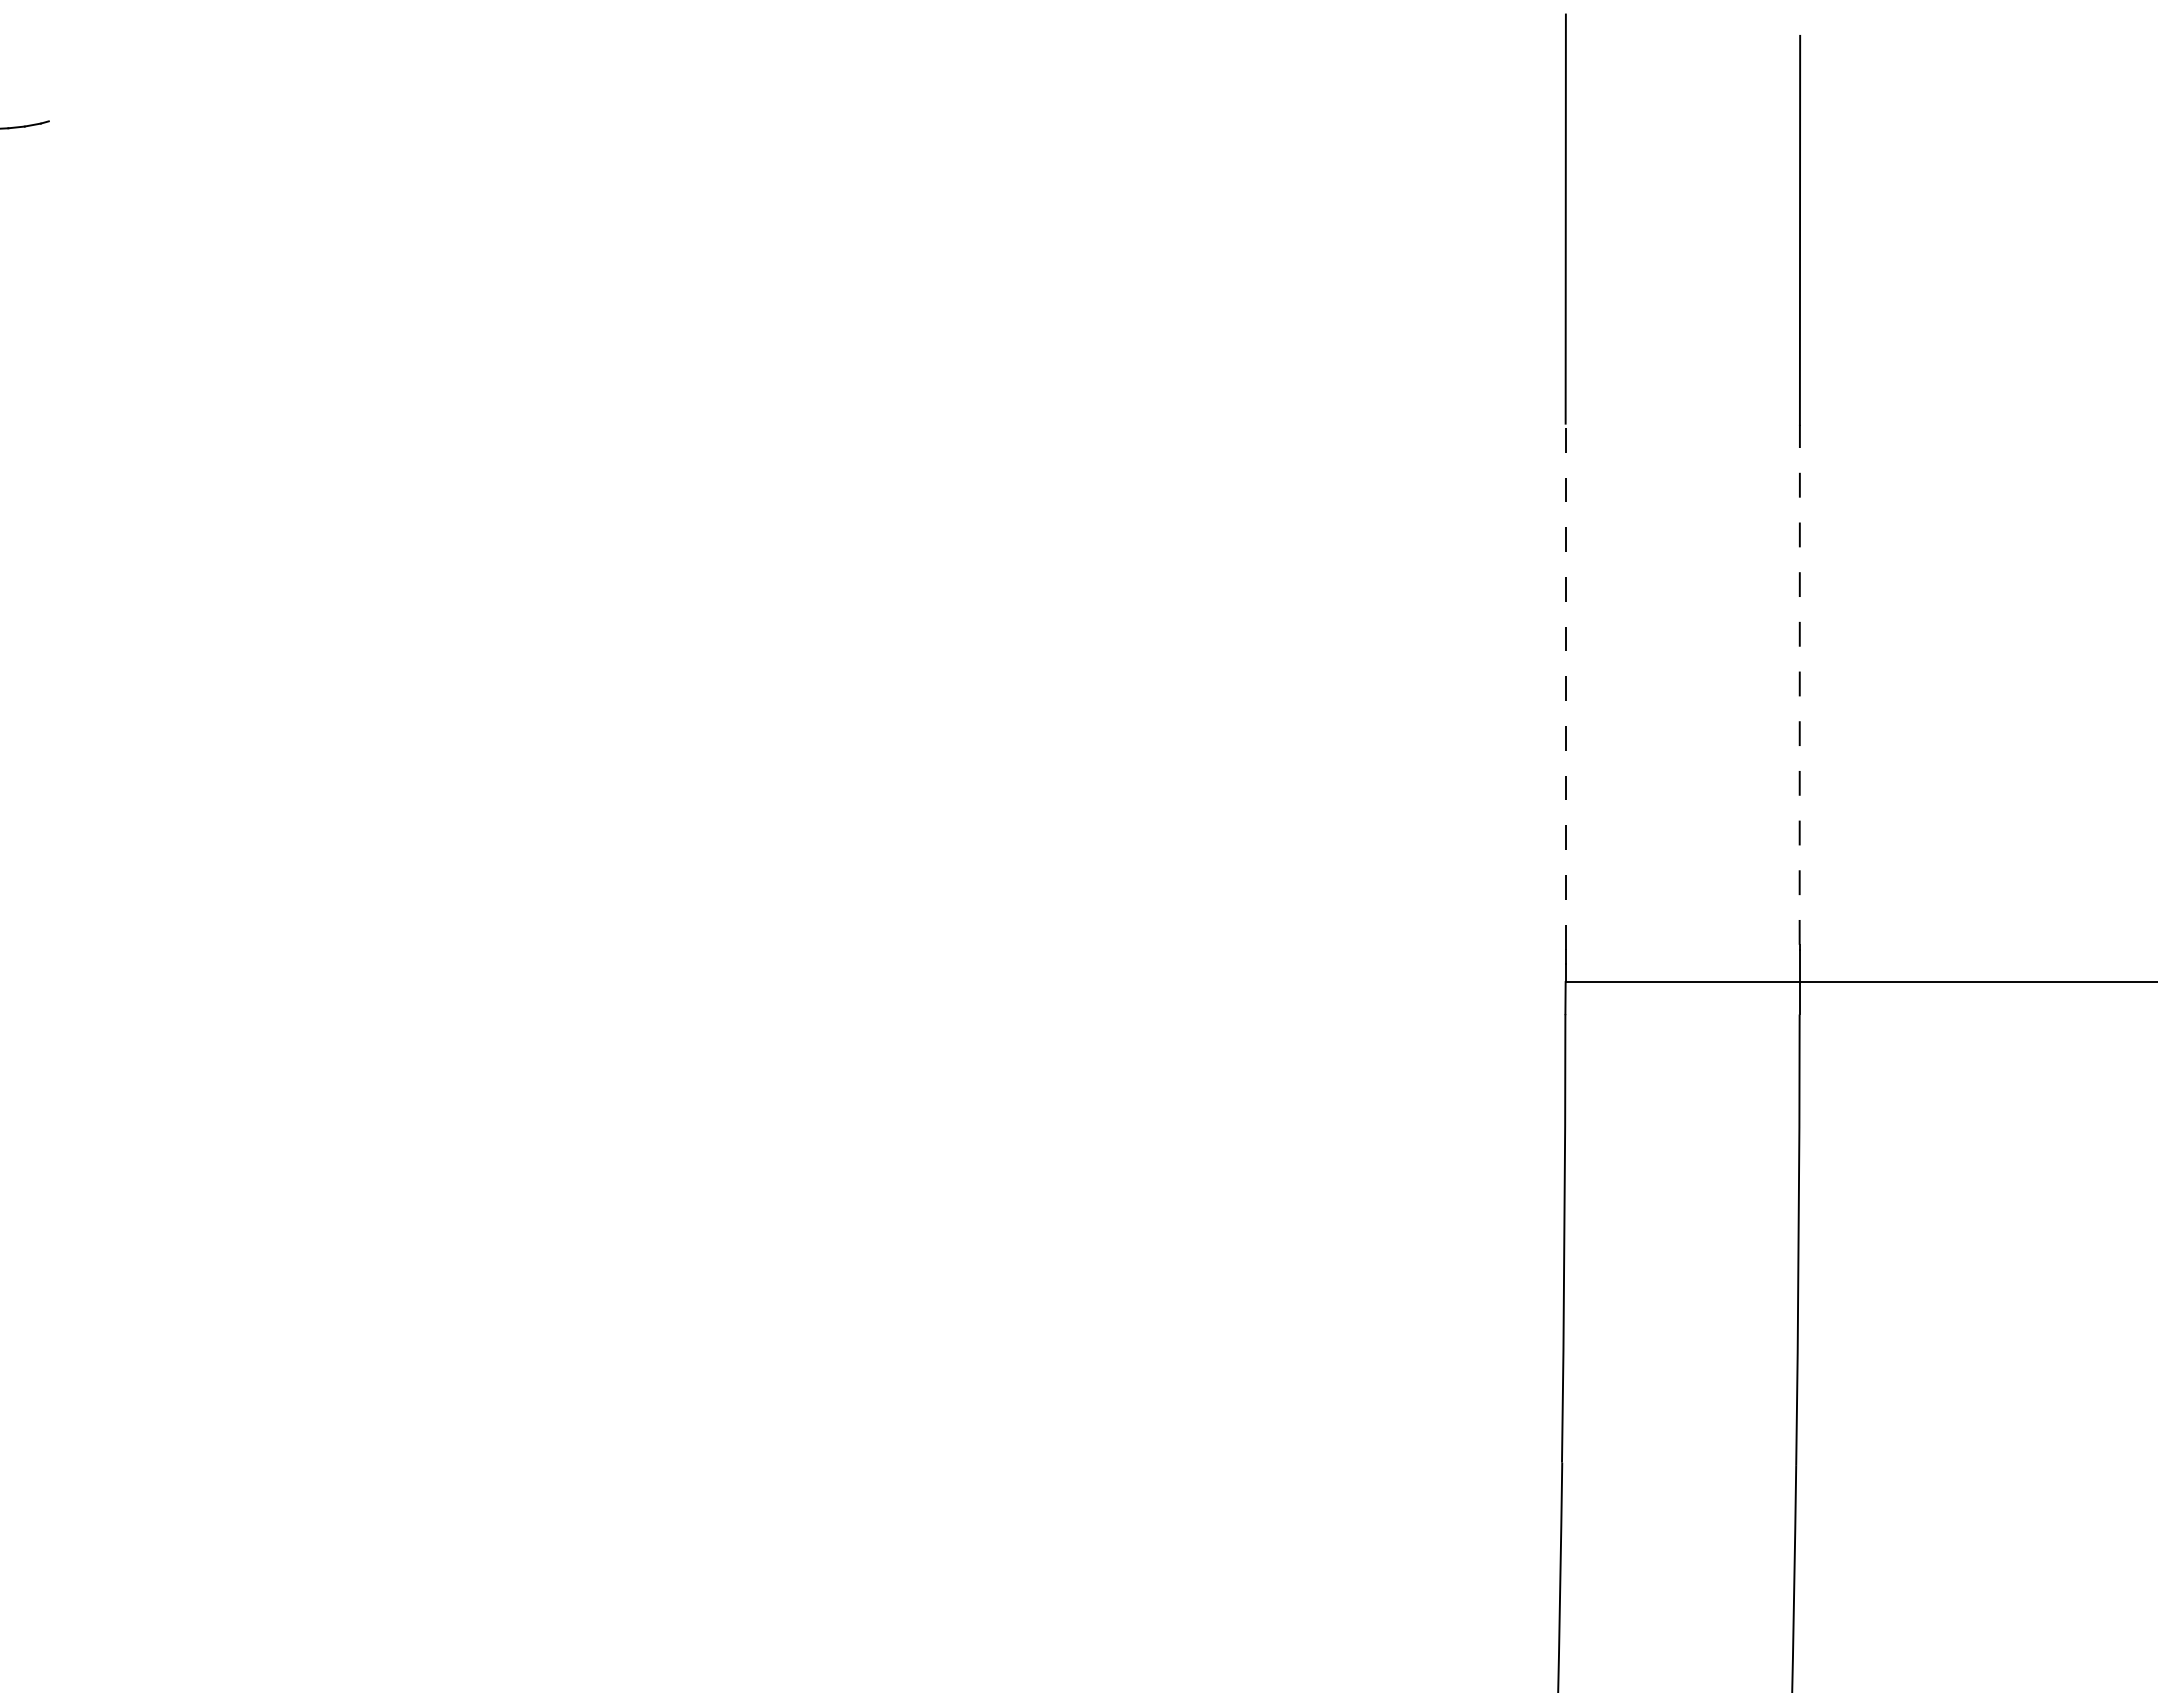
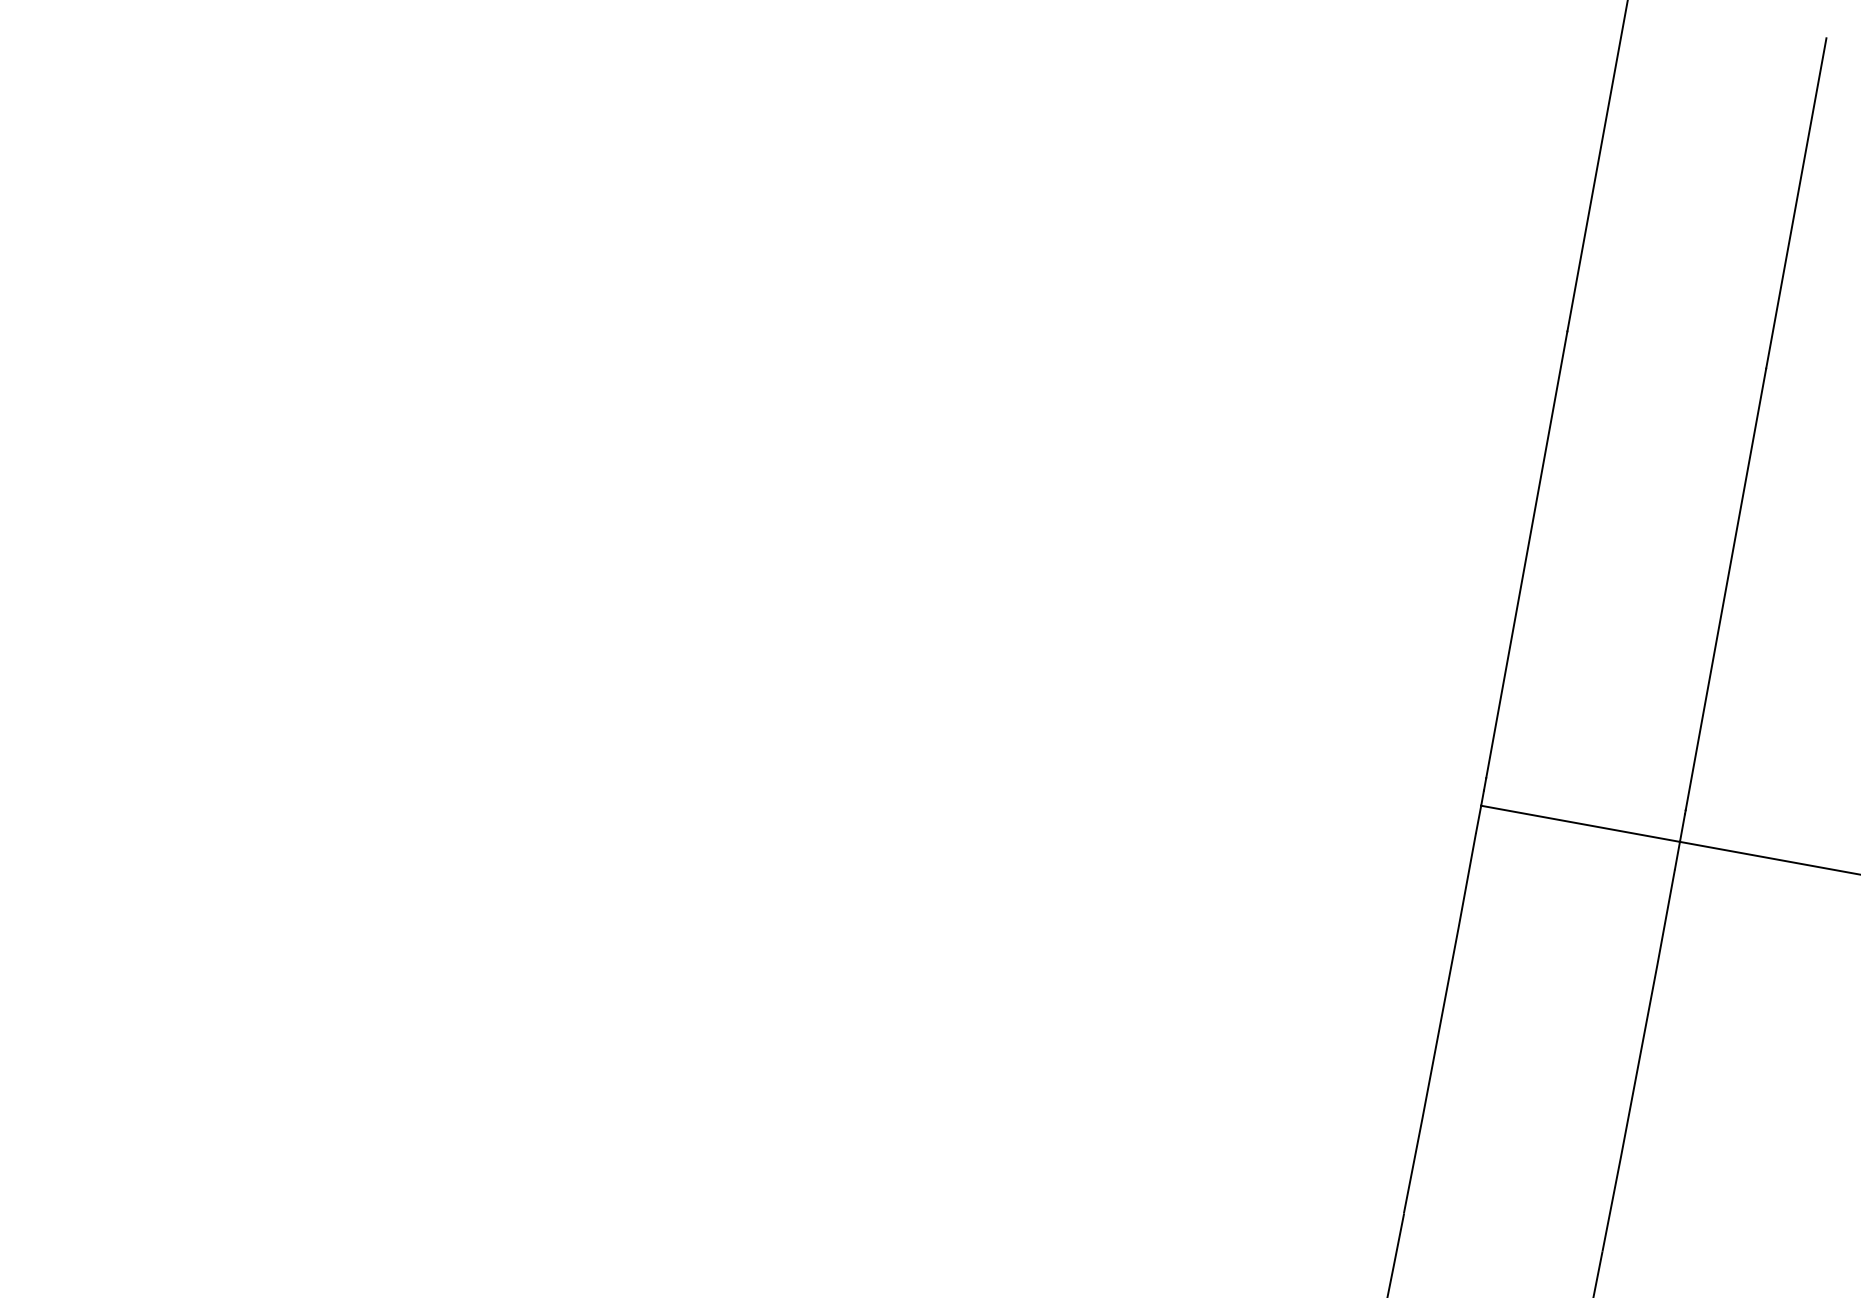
line: (1799, 684) -> (1725, 589), dashed -> solid
line: (1565, 686) -> (1526, 554), dashed -> solid

